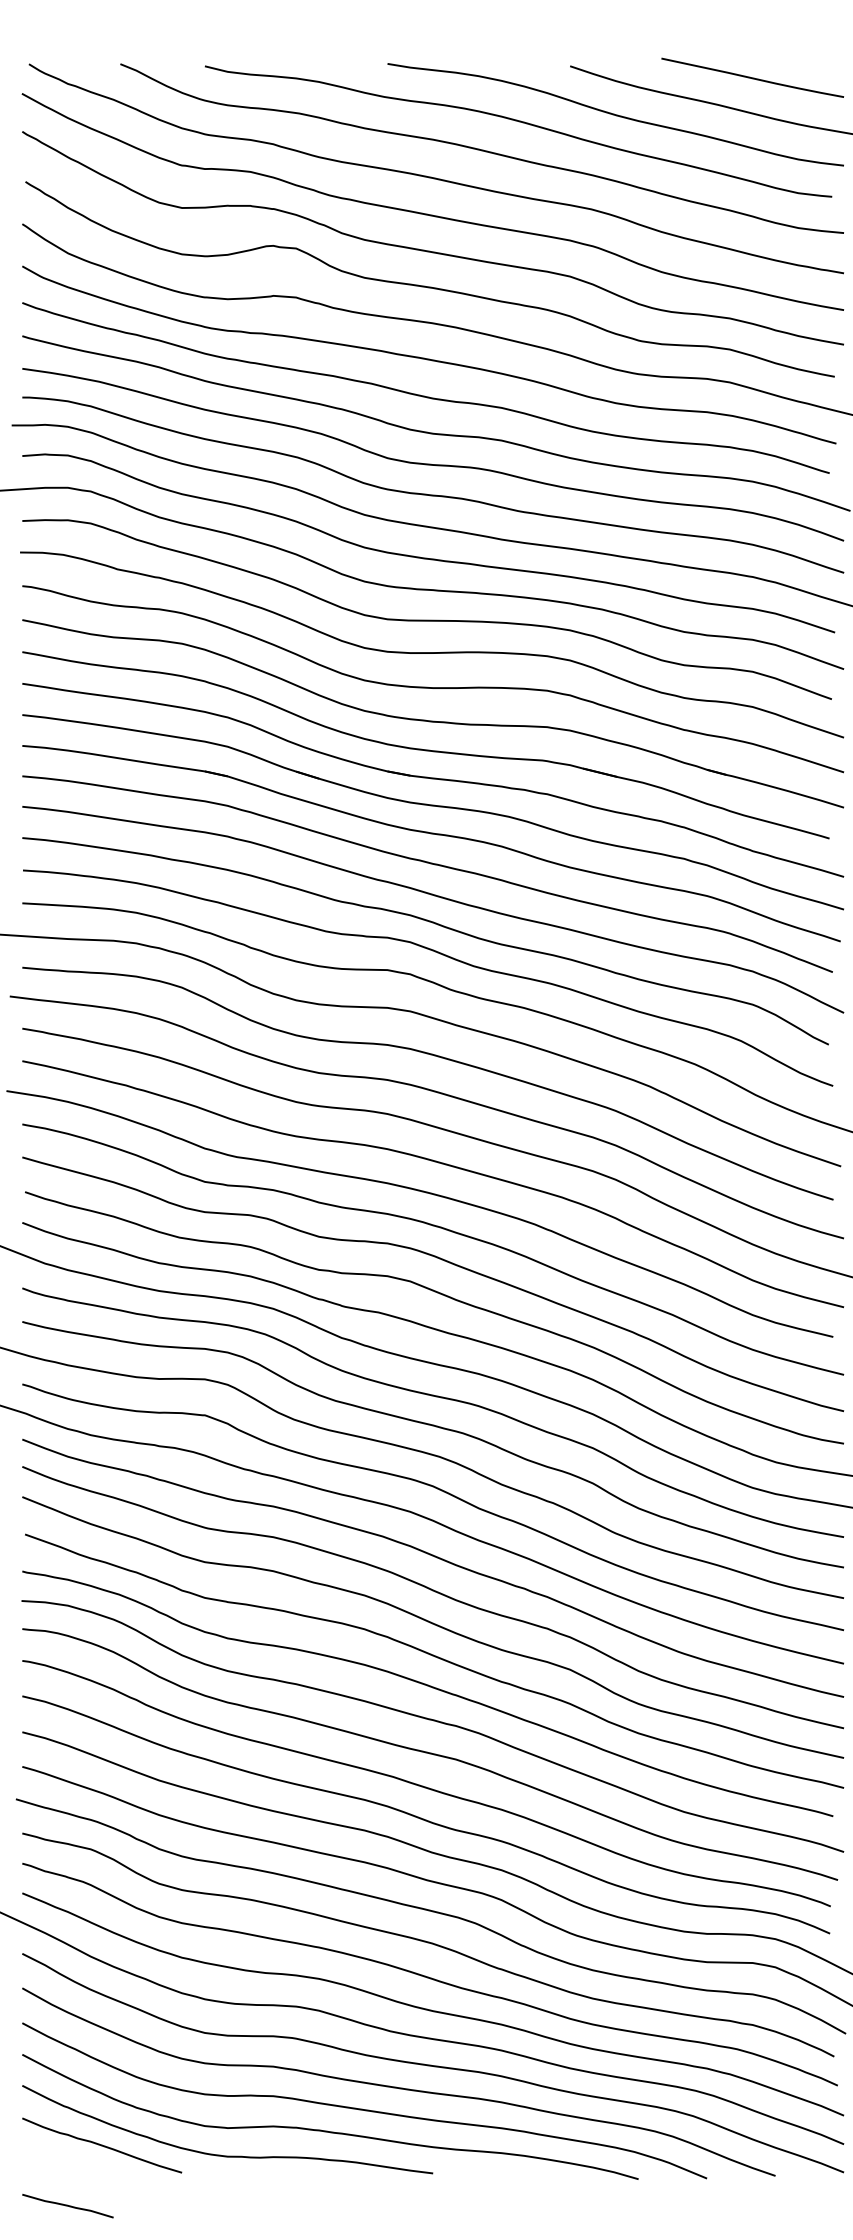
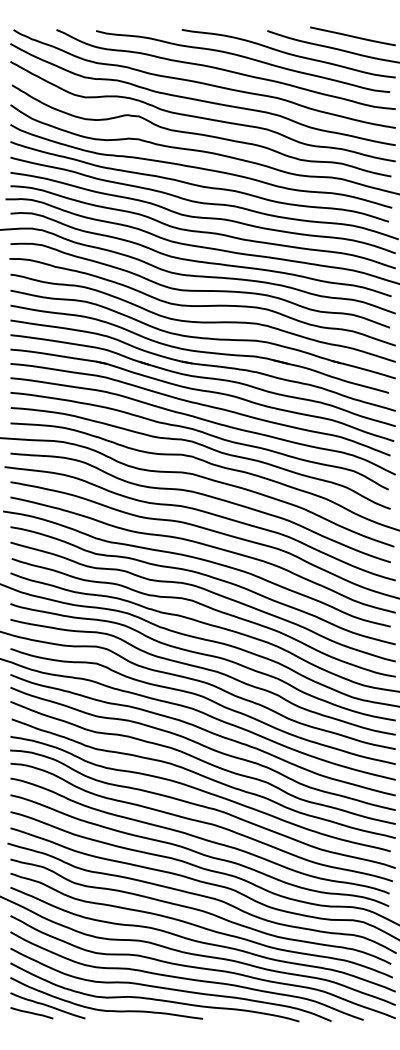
line: (67, 2206) -> (31, 1013), moved

